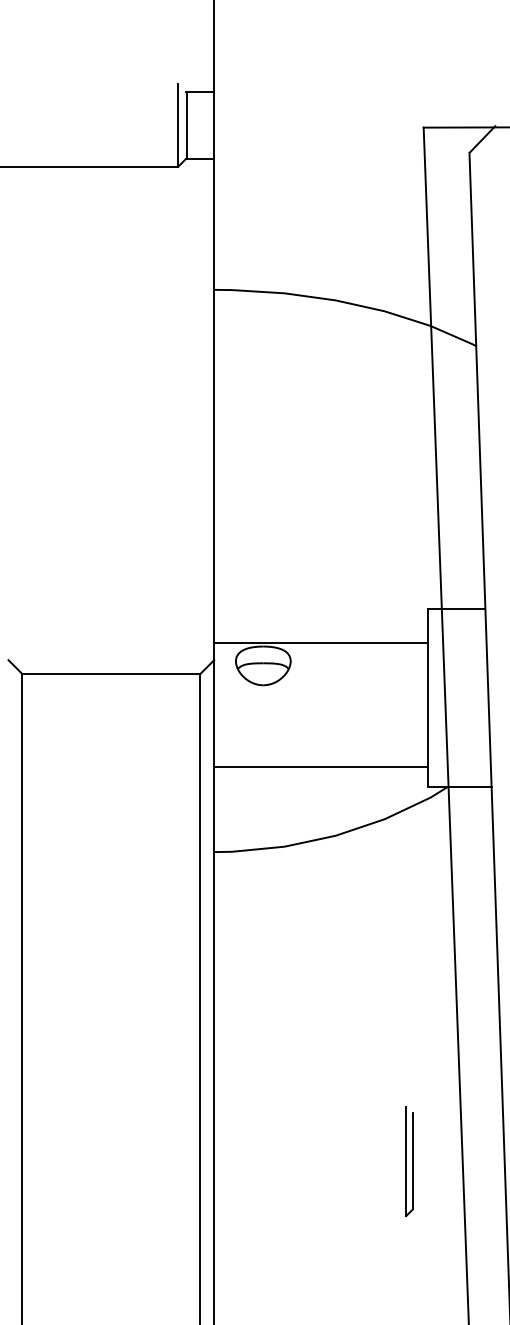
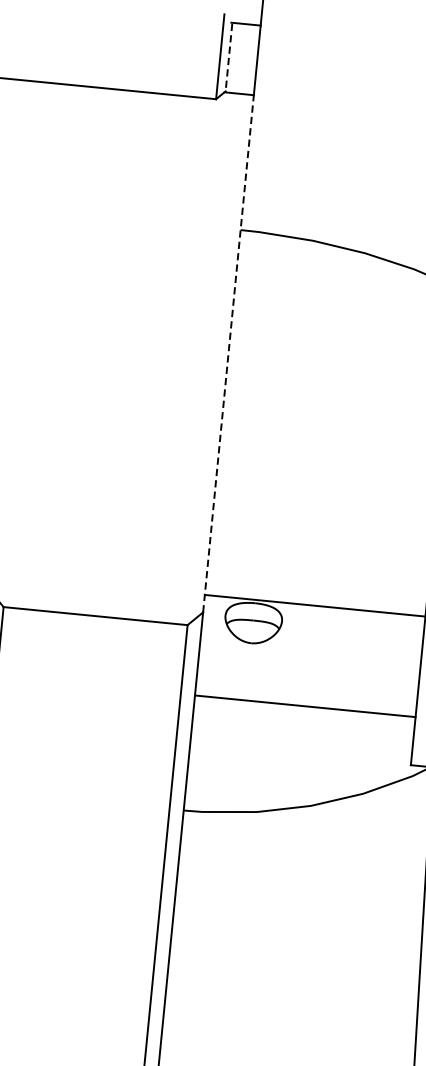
line: (186, 125) -> (228, 57), solid -> dashed
line: (214, 409) -> (228, 353), solid -> dashed
line: (320, 766) -> (304, 706), moved

